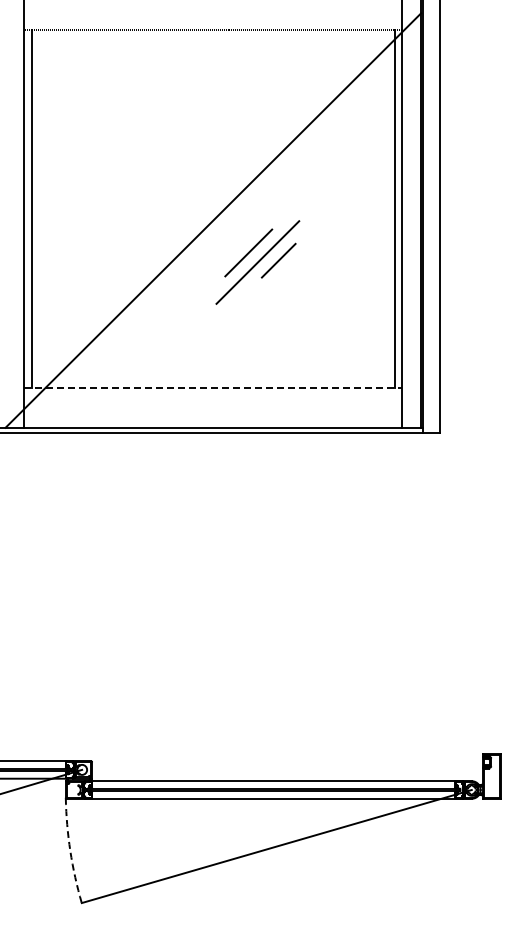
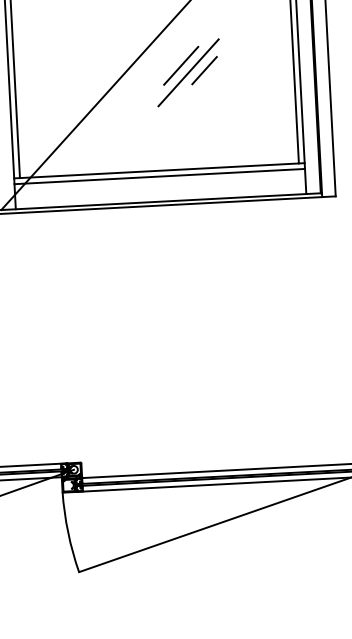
line: (213, 387) -> (159, 170), dashed -> solid
line: (213, 395) -> (159, 176), added
arc: (70, 851) -> (68, 532), dashed -> solid

